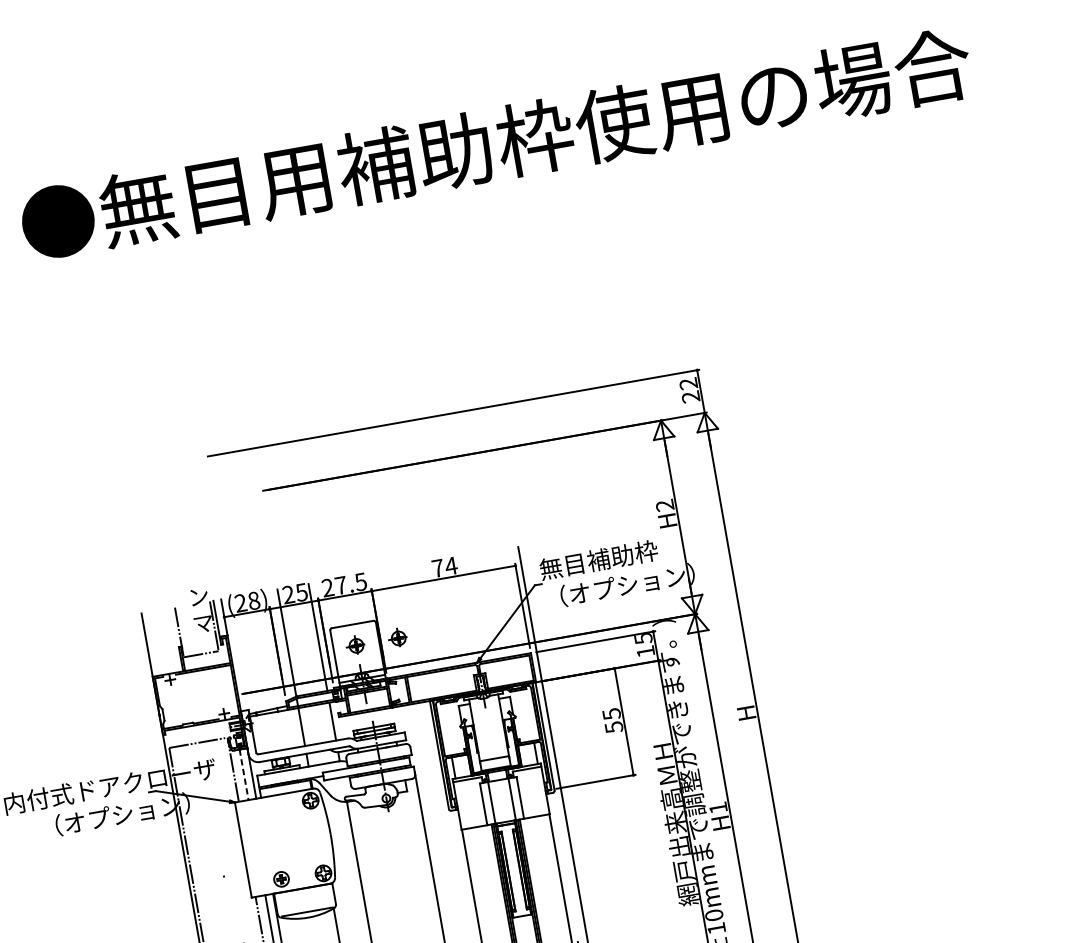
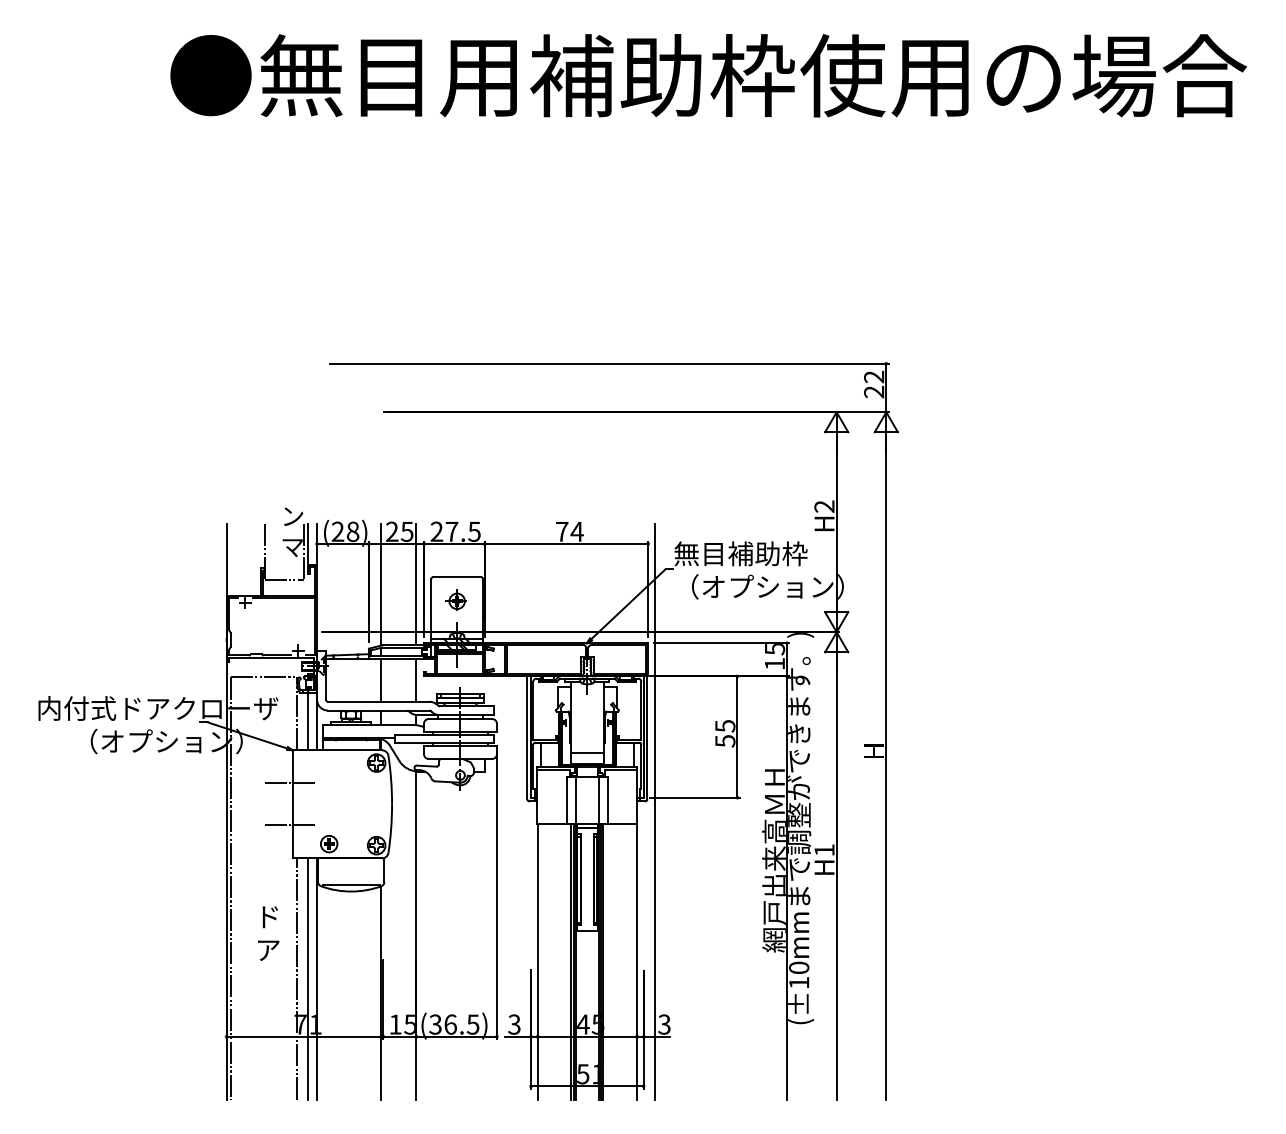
part: (396, 637) -> (503, 599), removed
line: (244, 774) -> (308, 721), dashed -> solid
line: (236, 832) -> (288, 783), added
line: (242, 869) -> (288, 825), added

